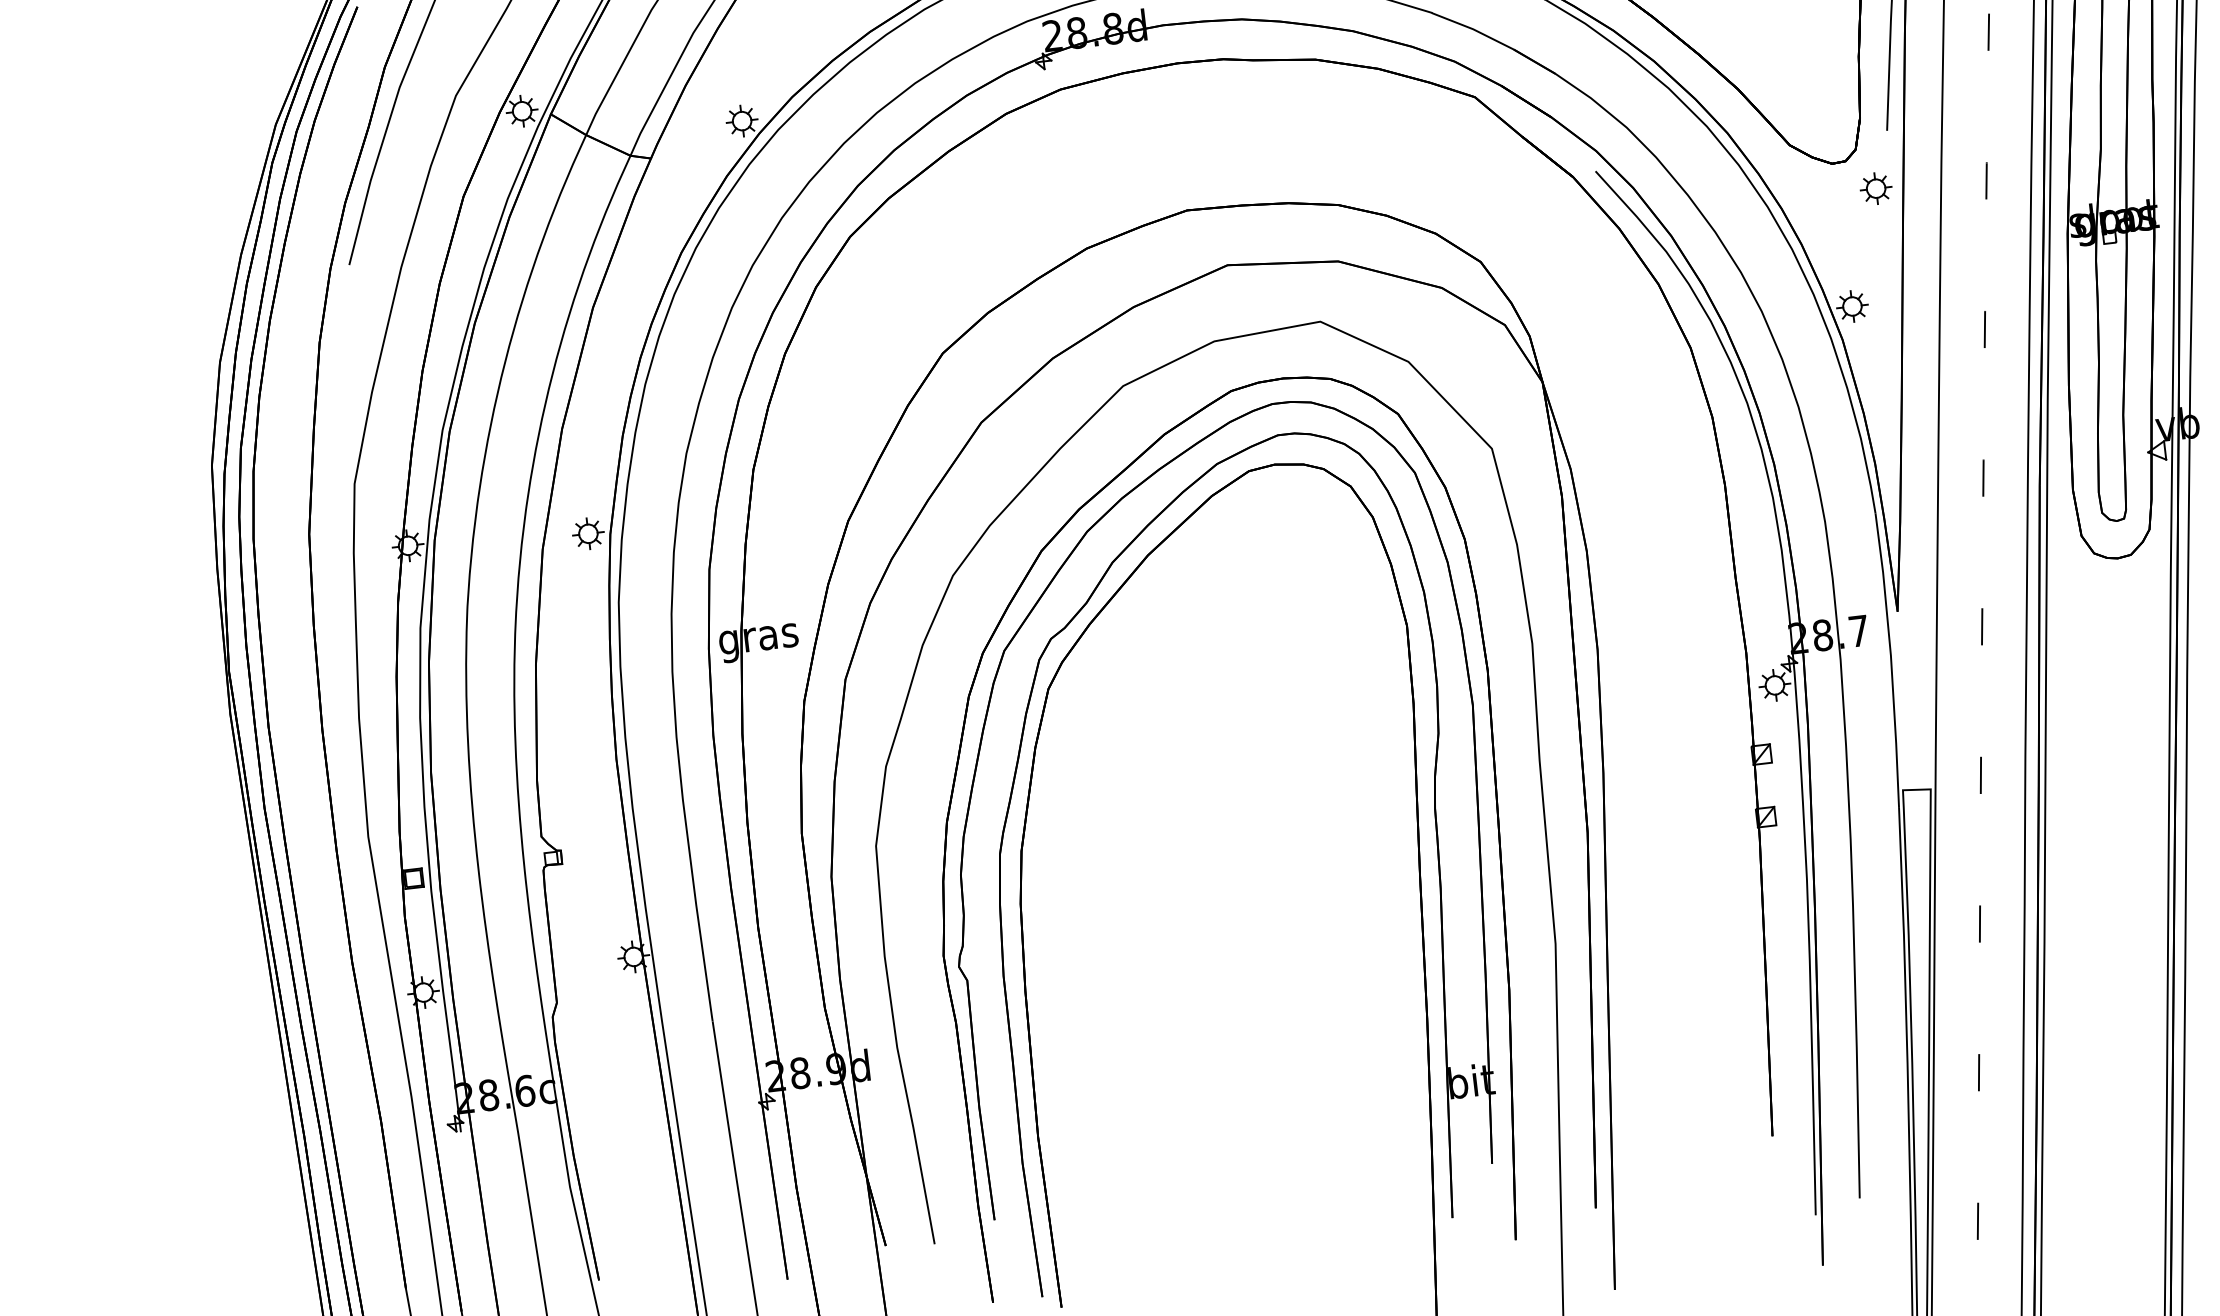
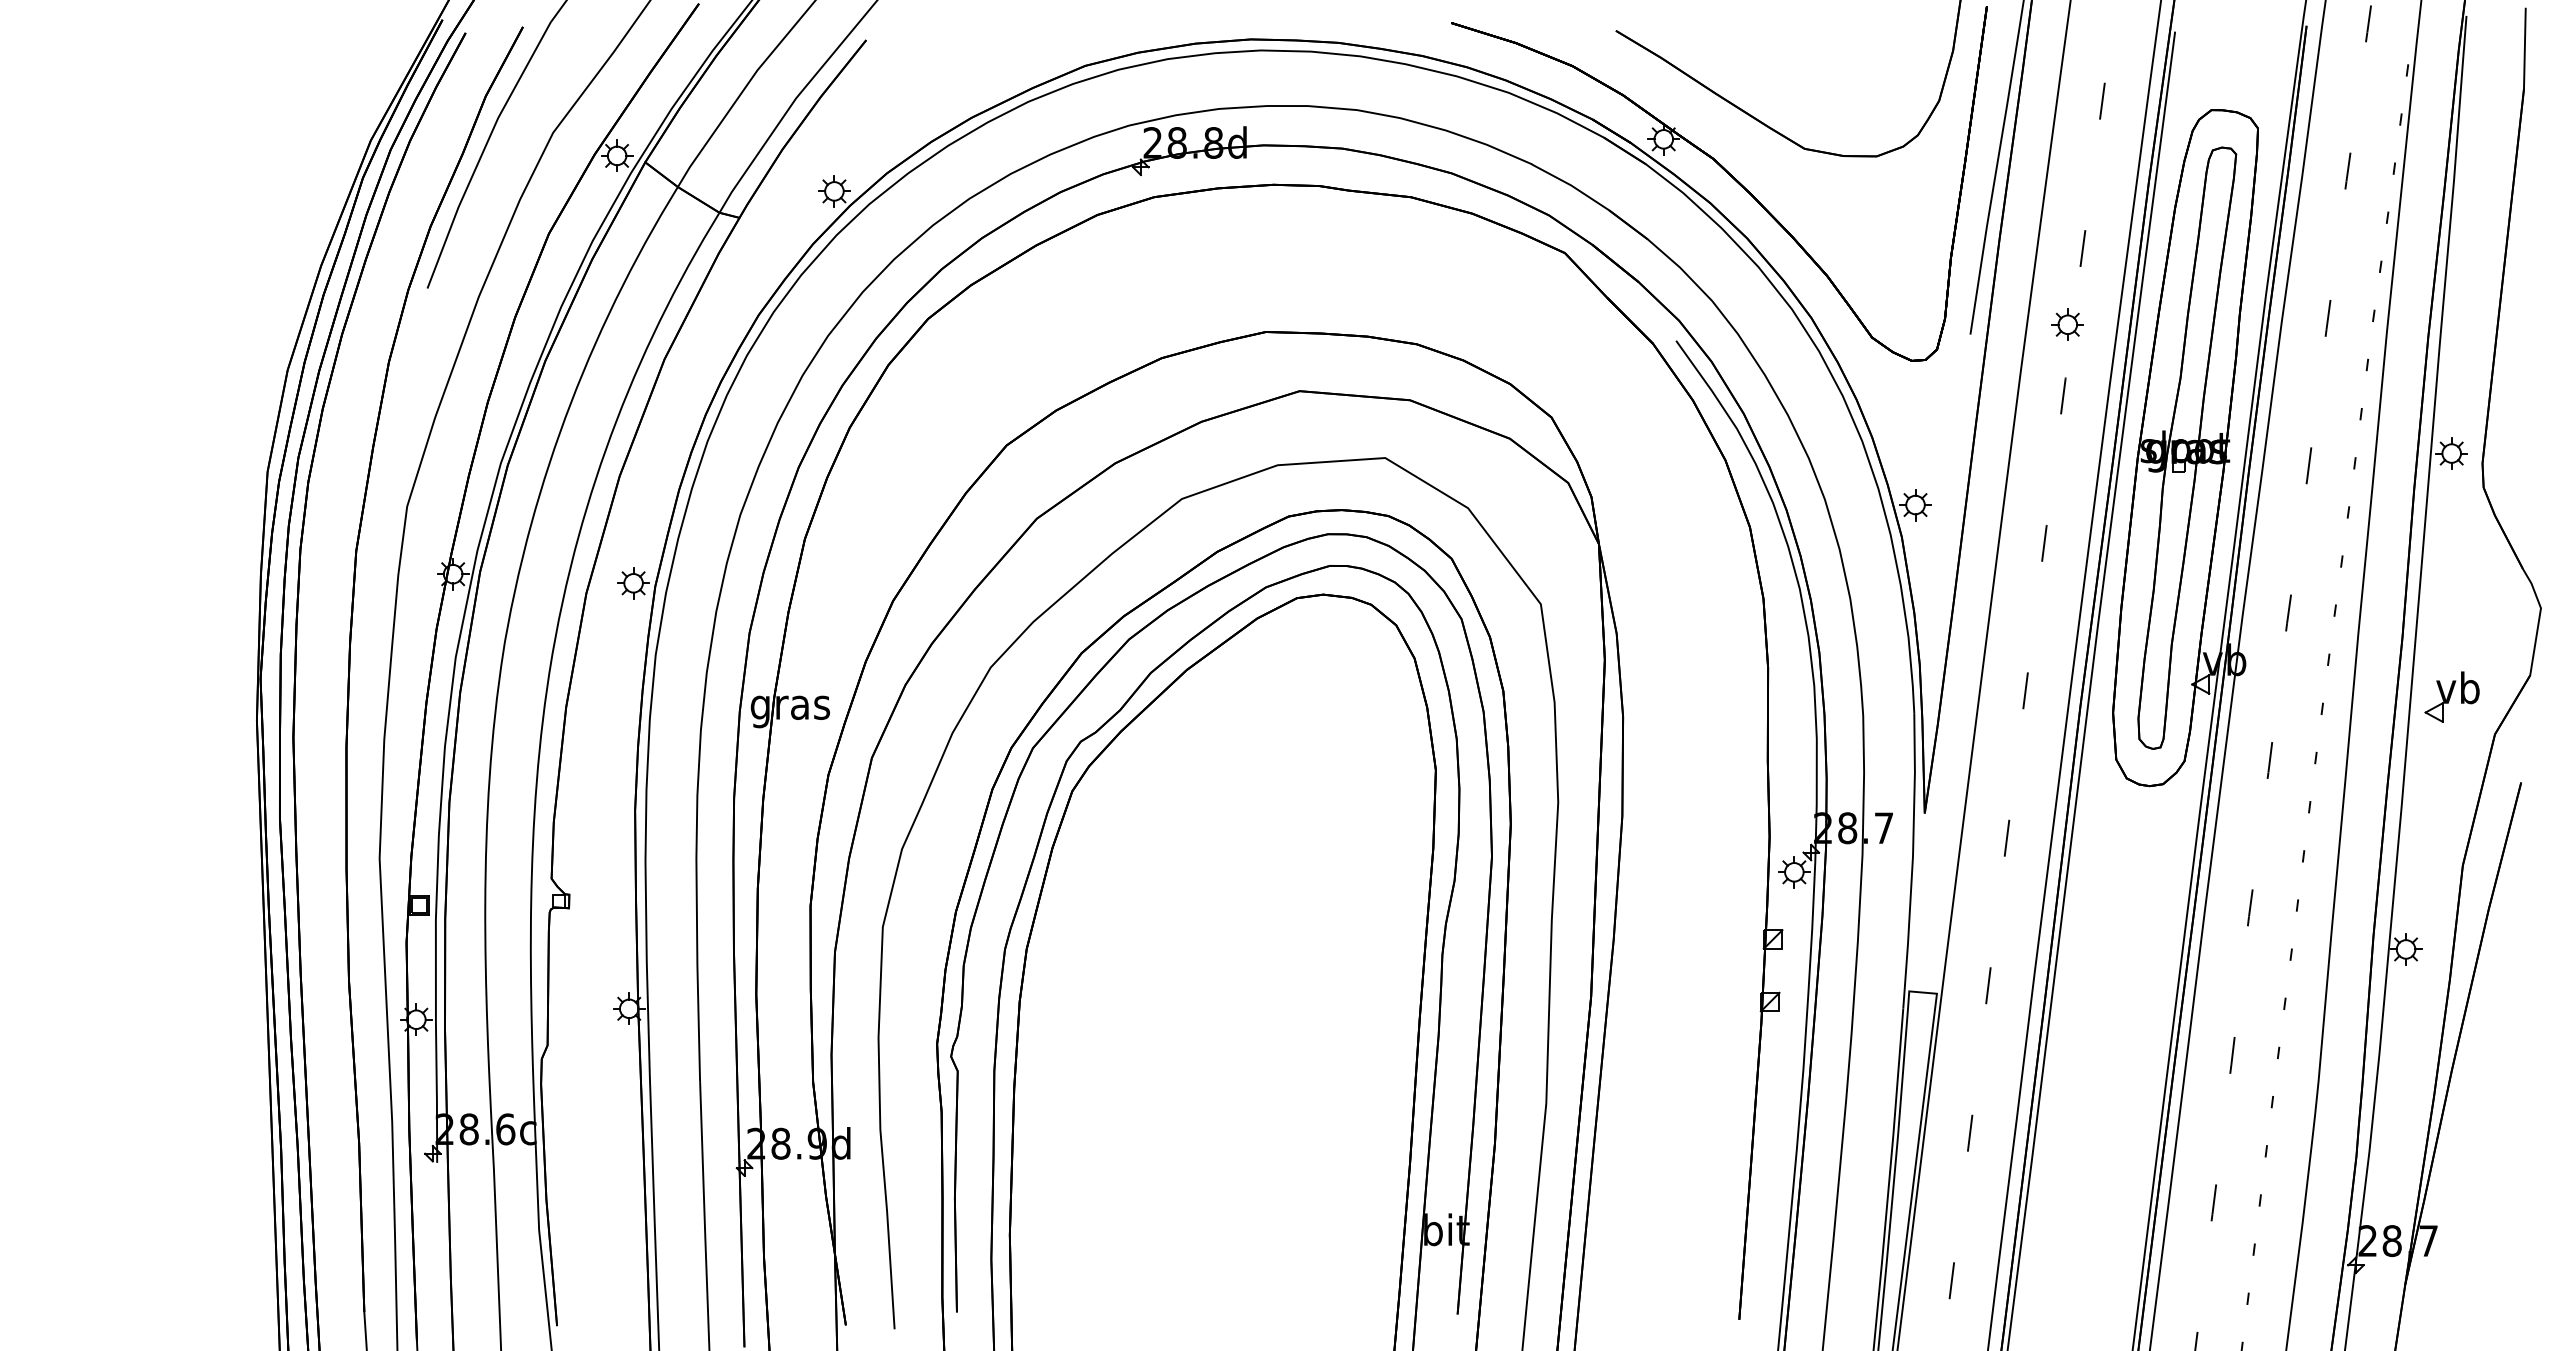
part: (1875, 188) -> (2067, 324), moved

